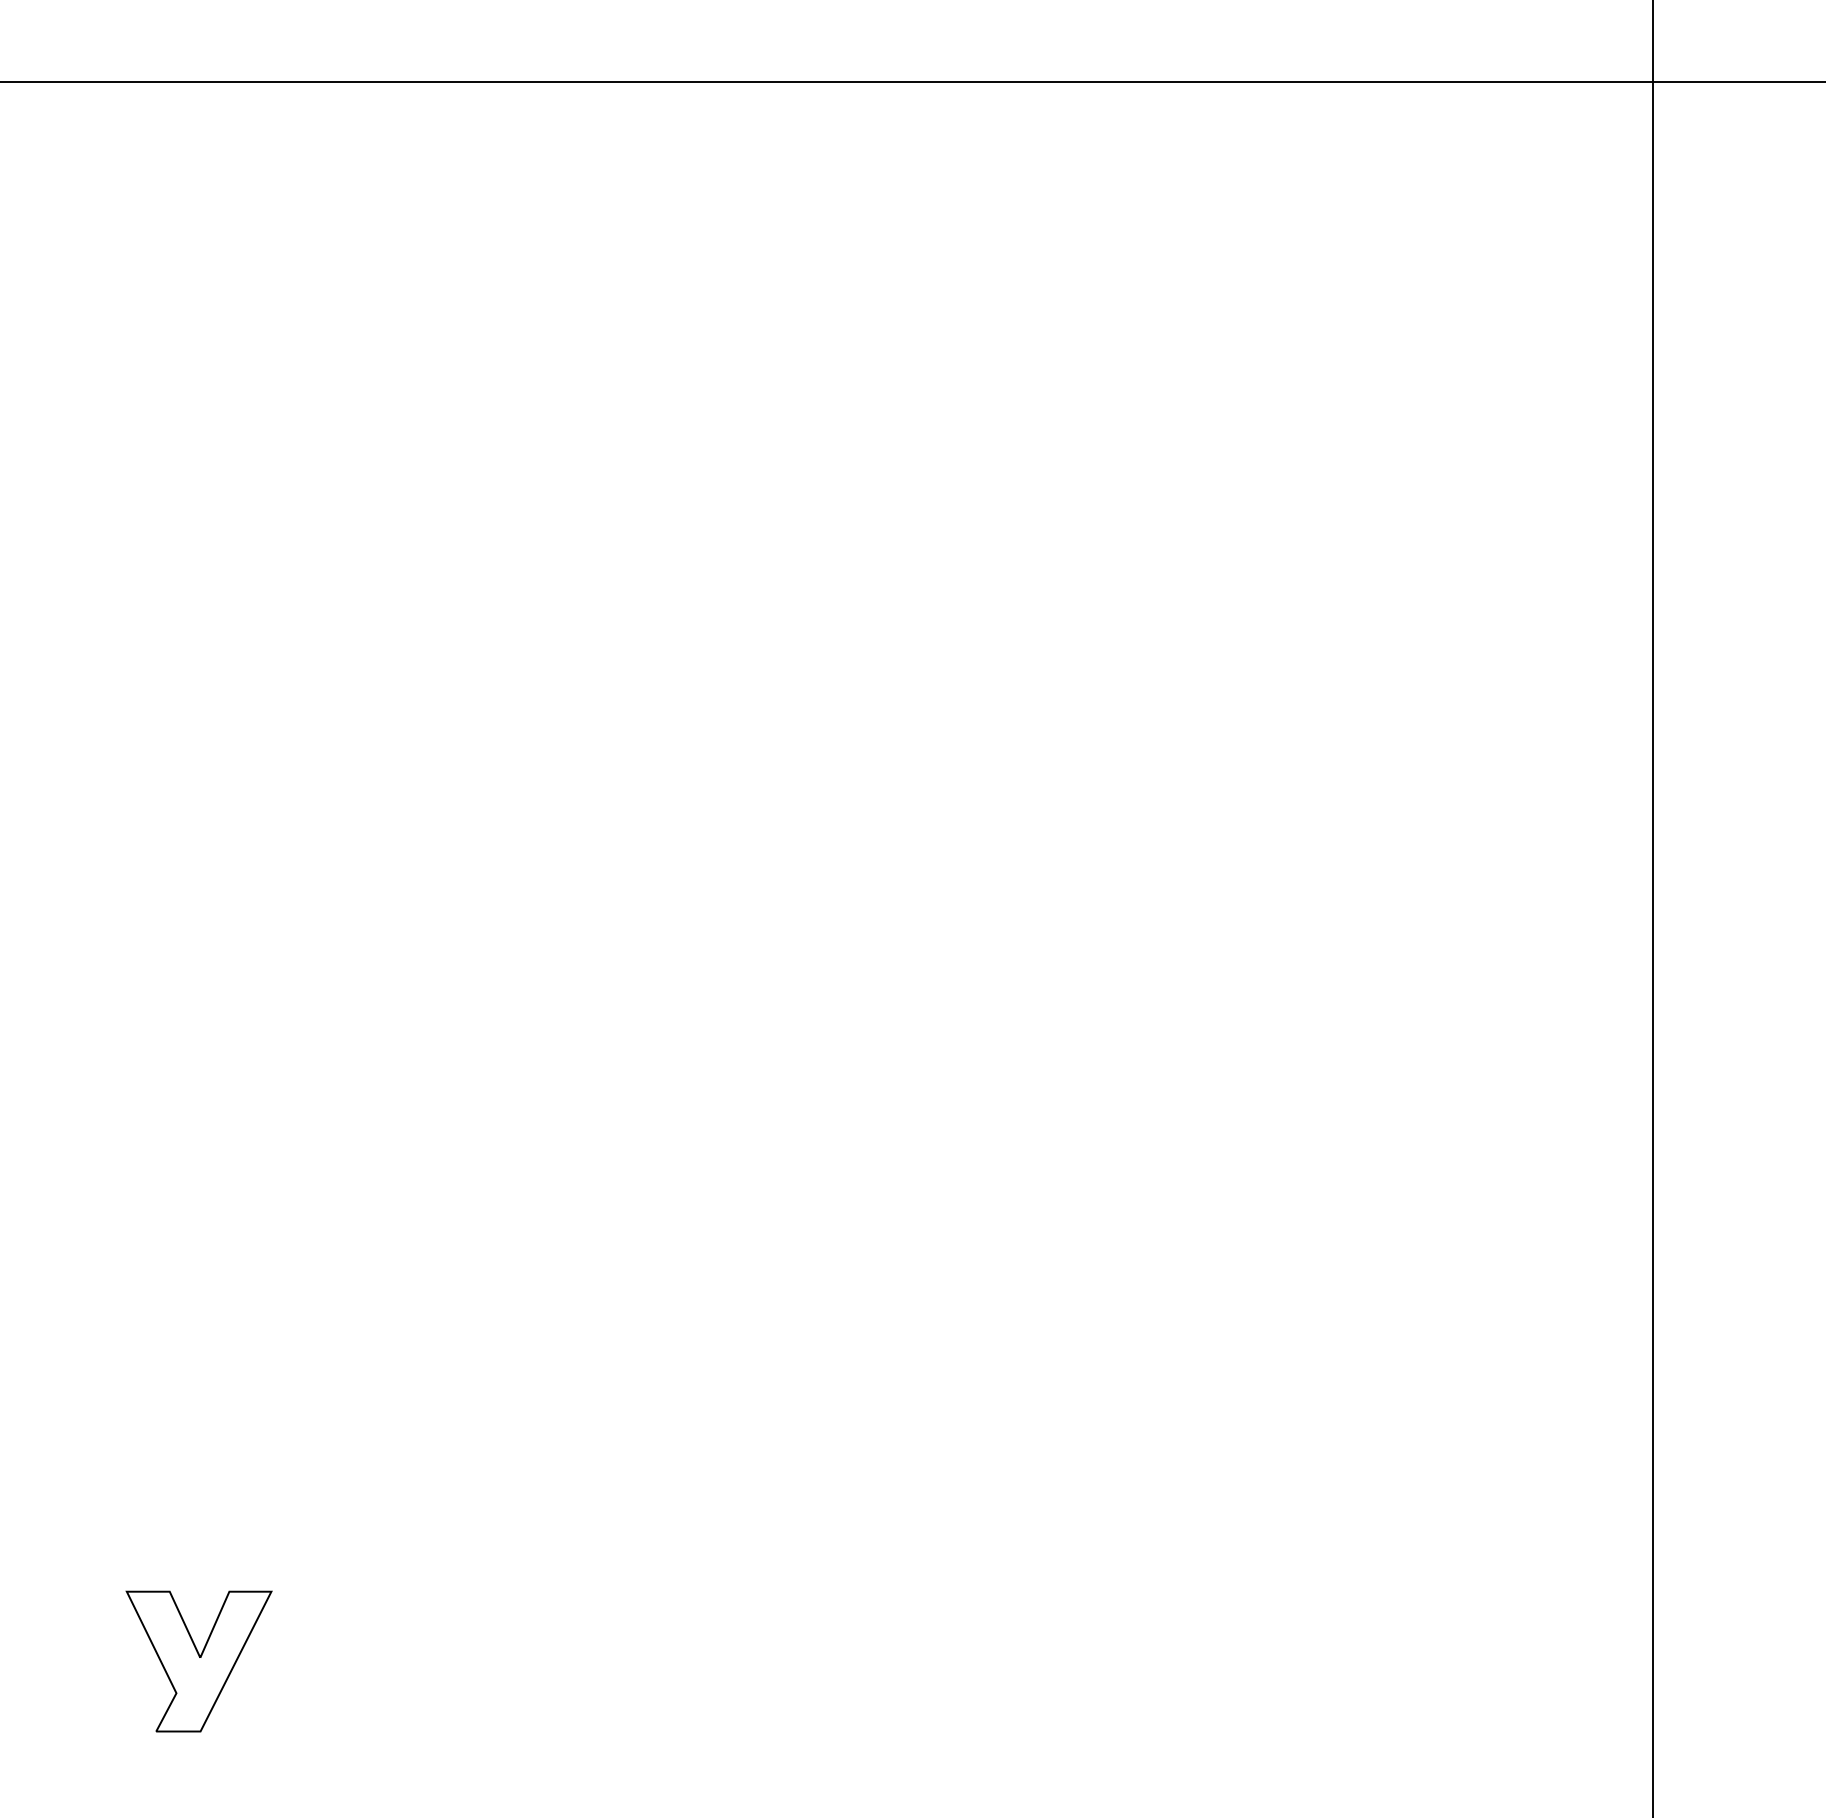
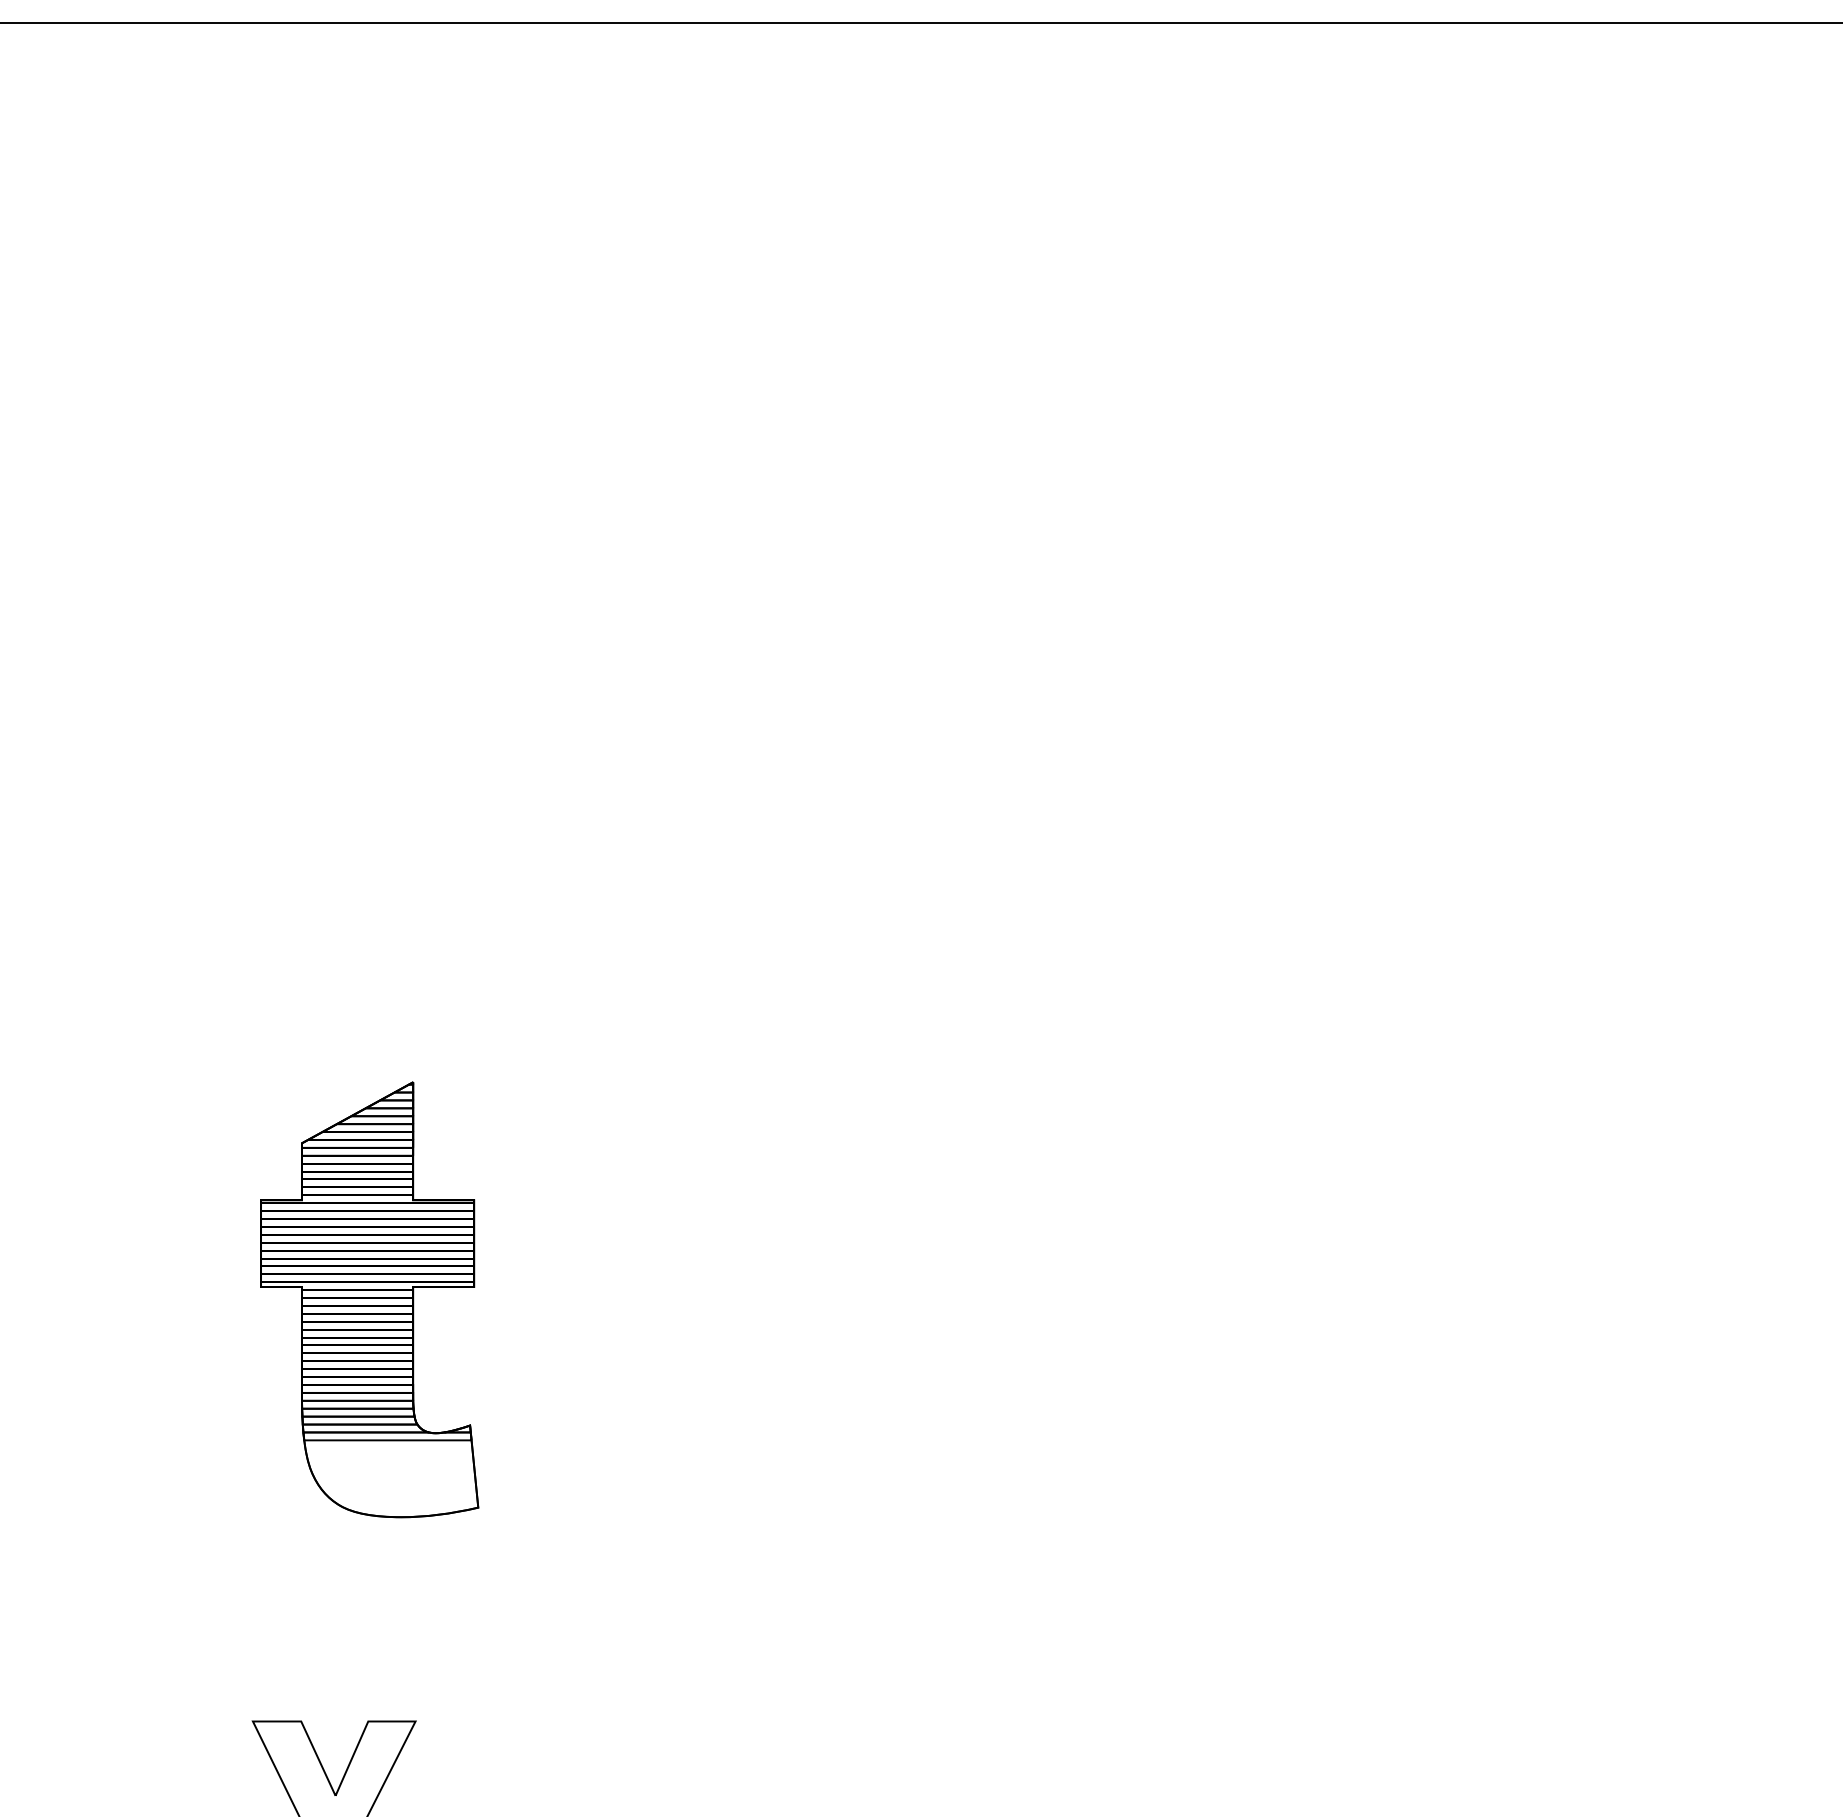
part: (230, 1216) -> (369, 1299), added

